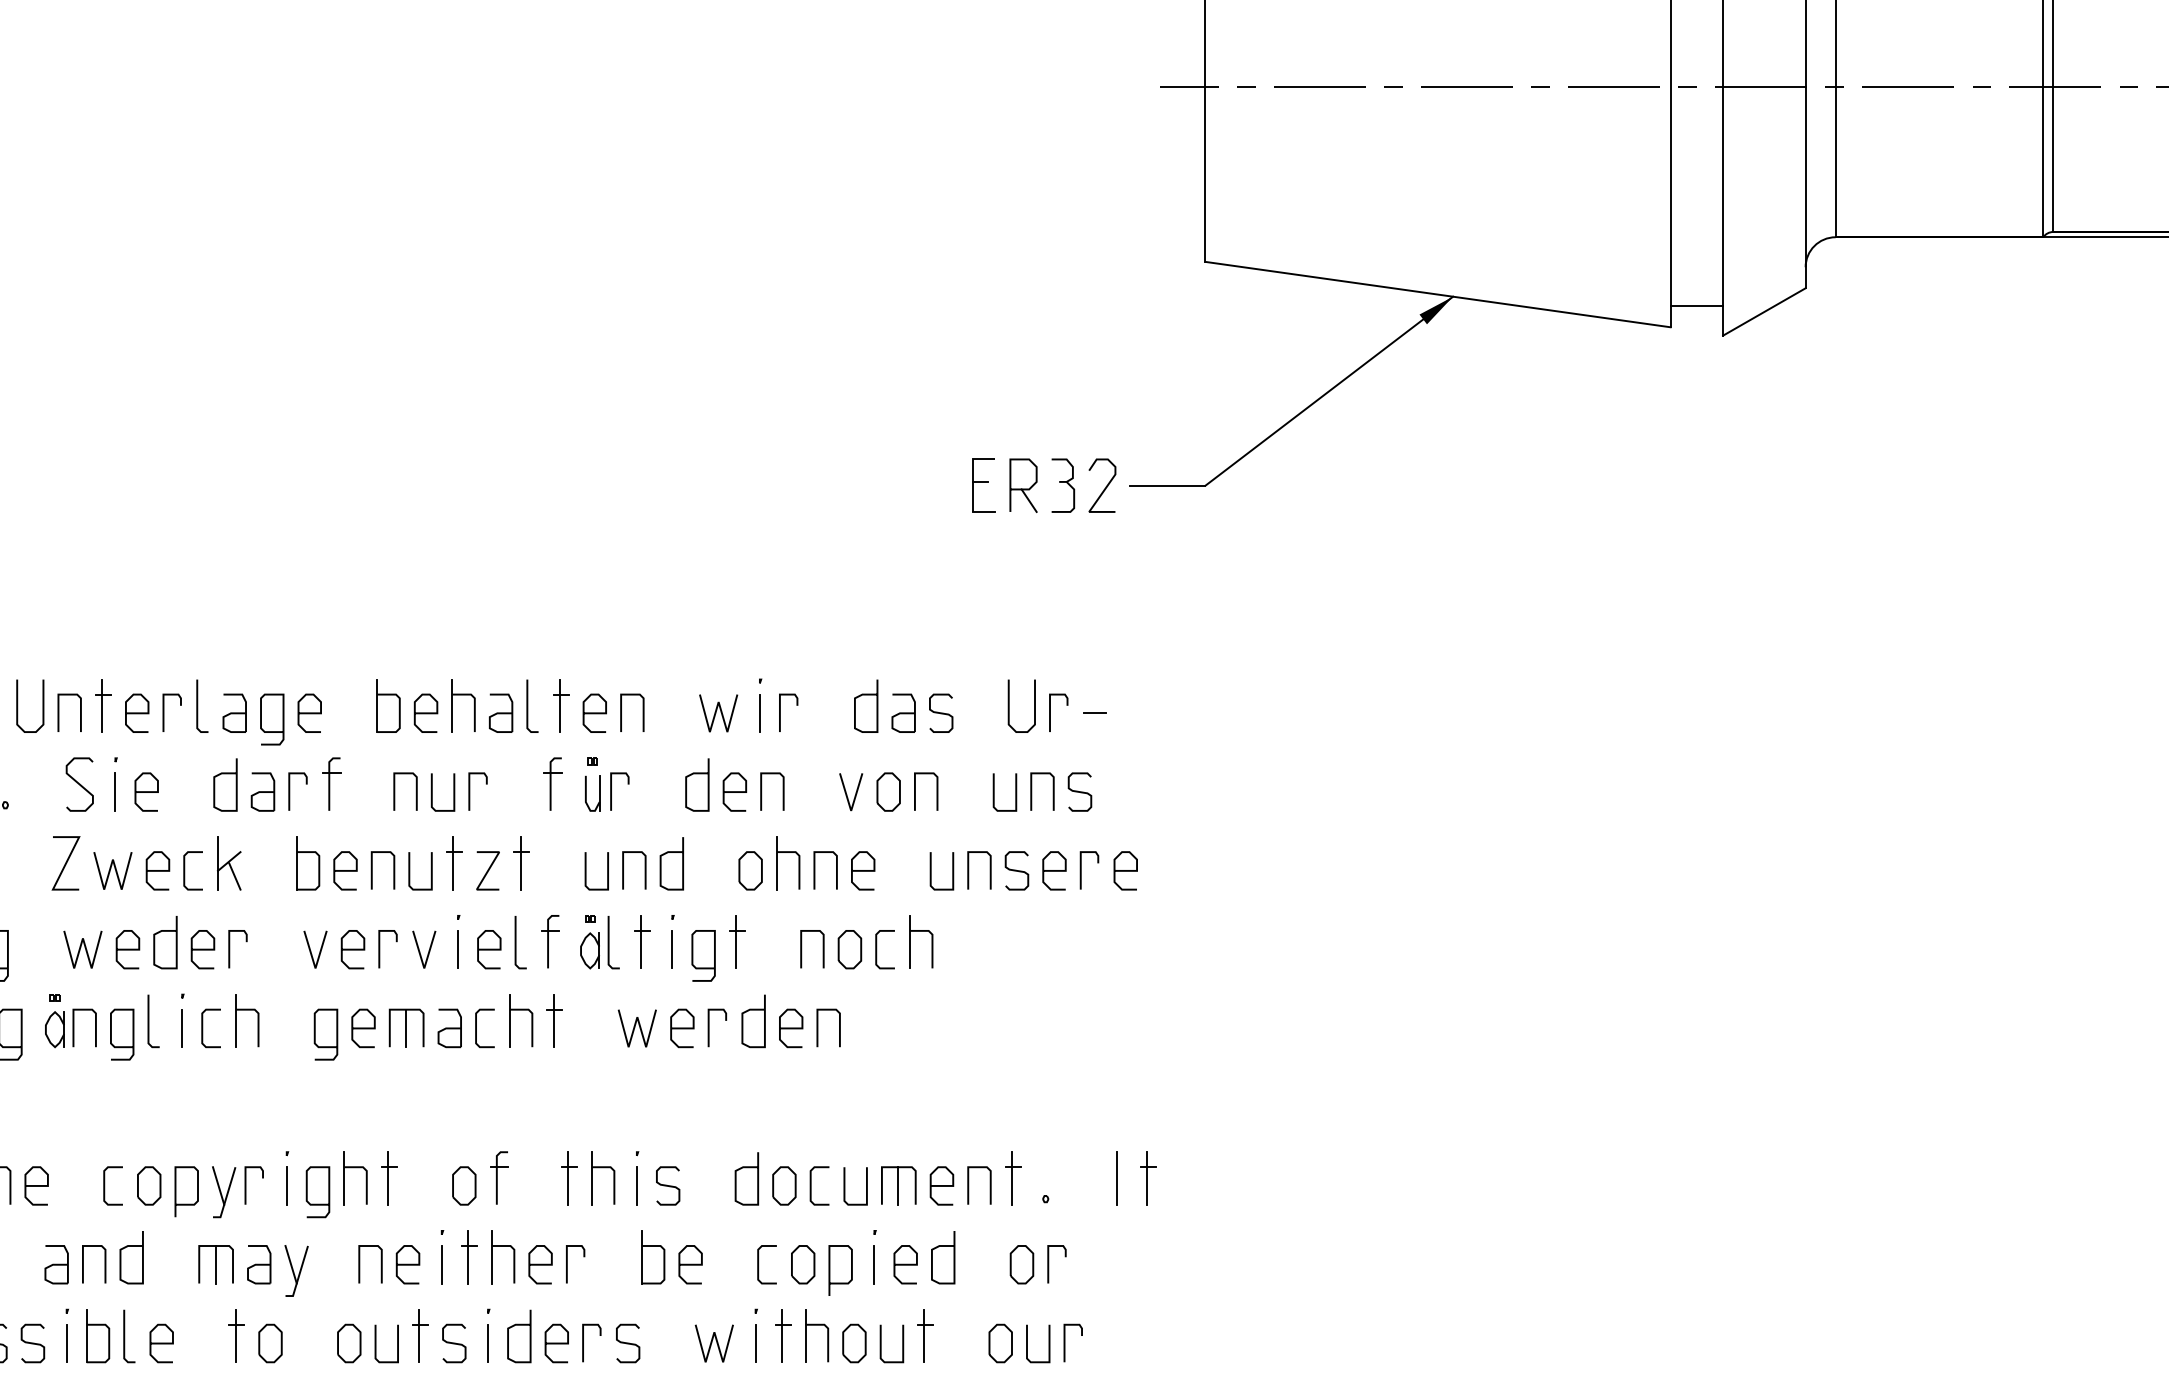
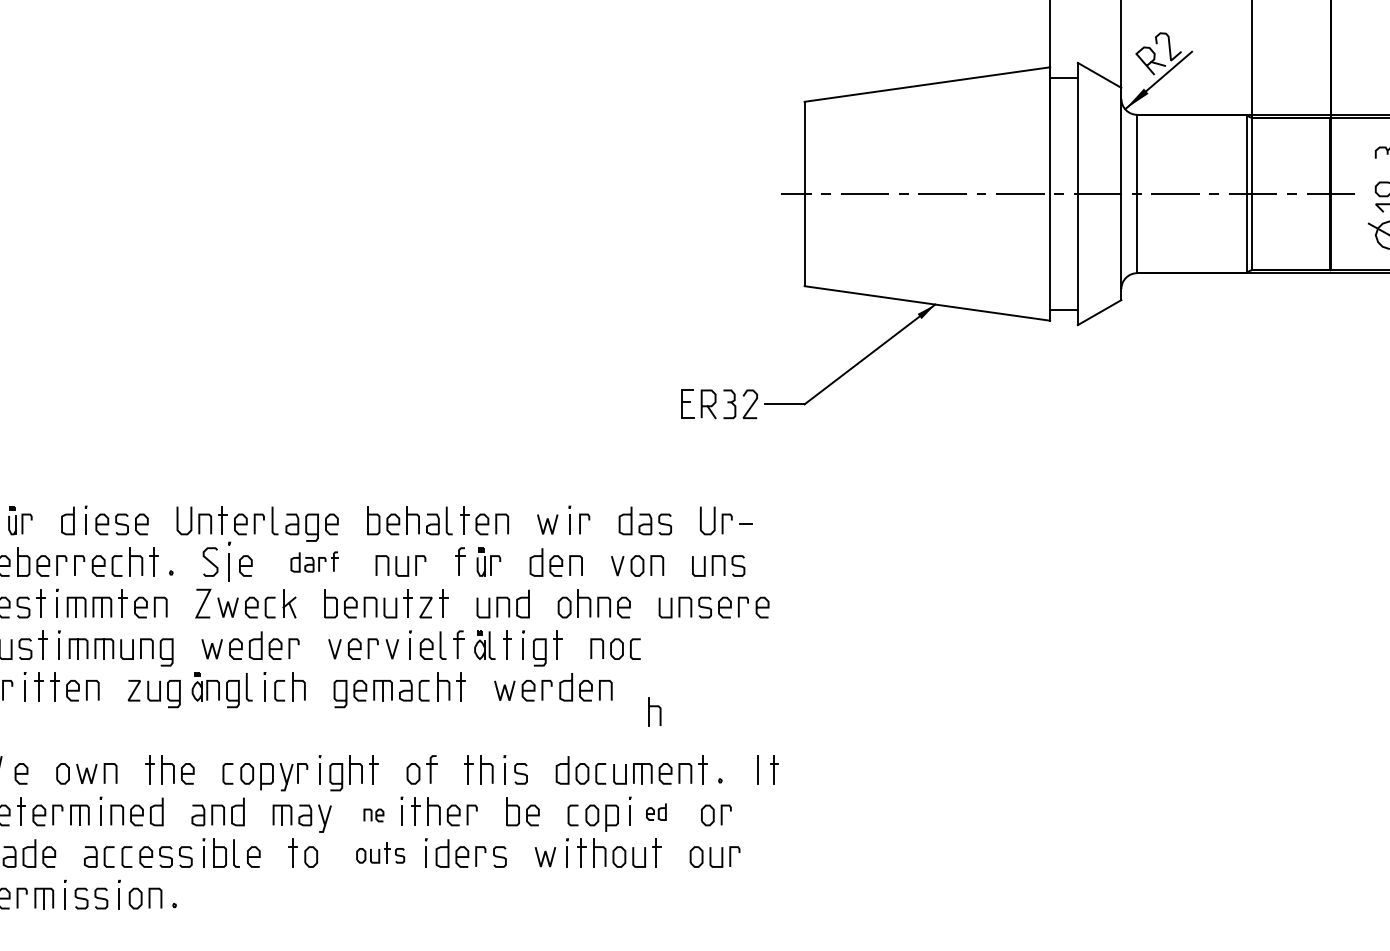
part: (115, 783) -> (229, 561), size x1.4
part: (276, 783) -> (314, 561), size x0.7
part: (920, 940) -> (654, 711), moved
part: (924, 1257) -> (656, 811), size x0.6
part: (388, 1264) -> (373, 815), size x0.6
part: (401, 1334) -> (380, 852), size x0.7

